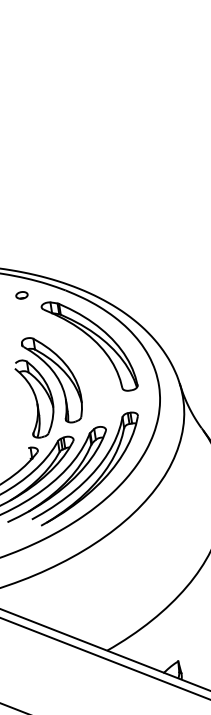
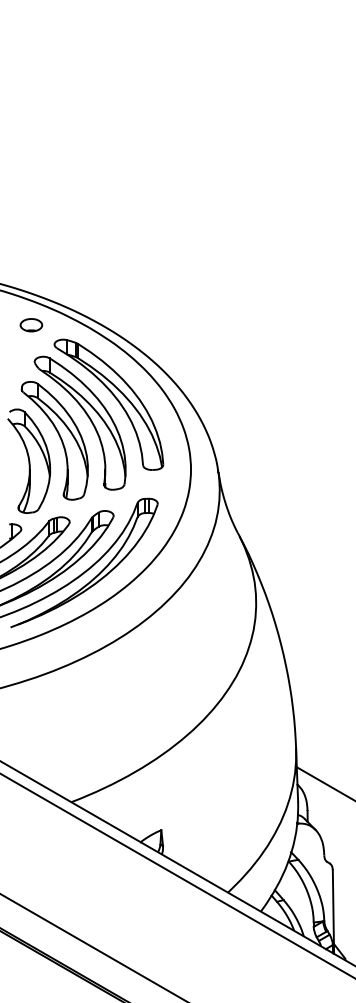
part: (22, 295) -> (31, 325), size x1.43
part: (75, 359) -> (88, 418), added

